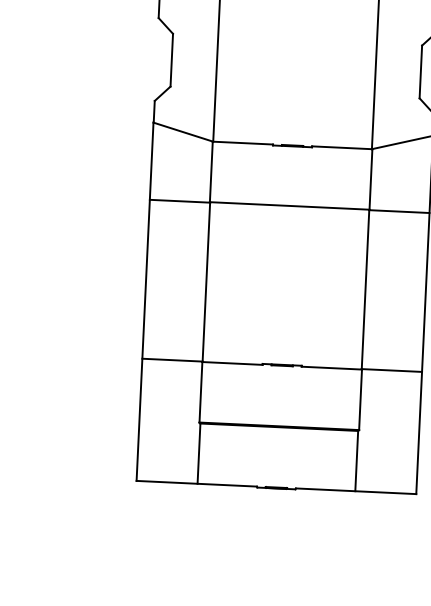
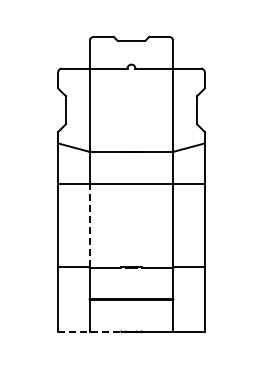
line: (206, 281) -> (89, 225), solid -> dashed
line: (196, 483) -> (89, 331), solid -> dashed

